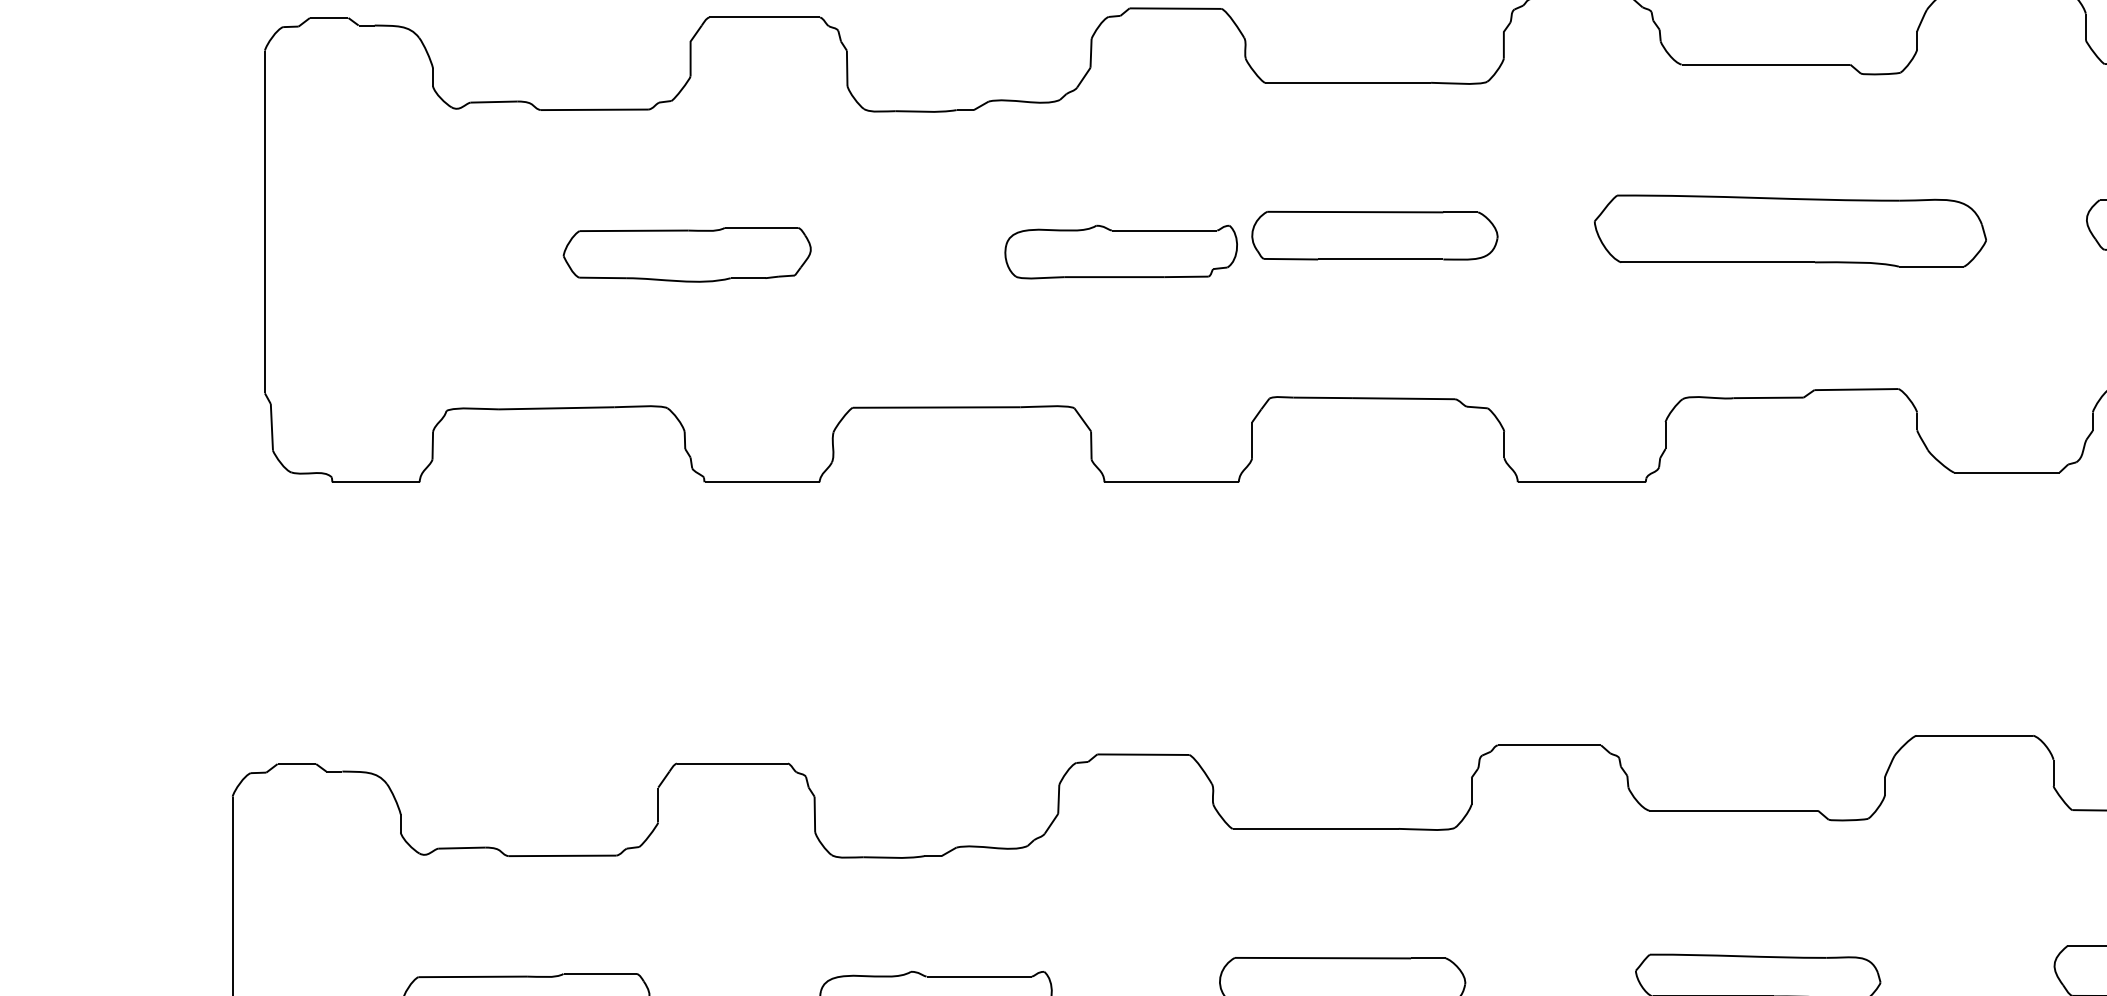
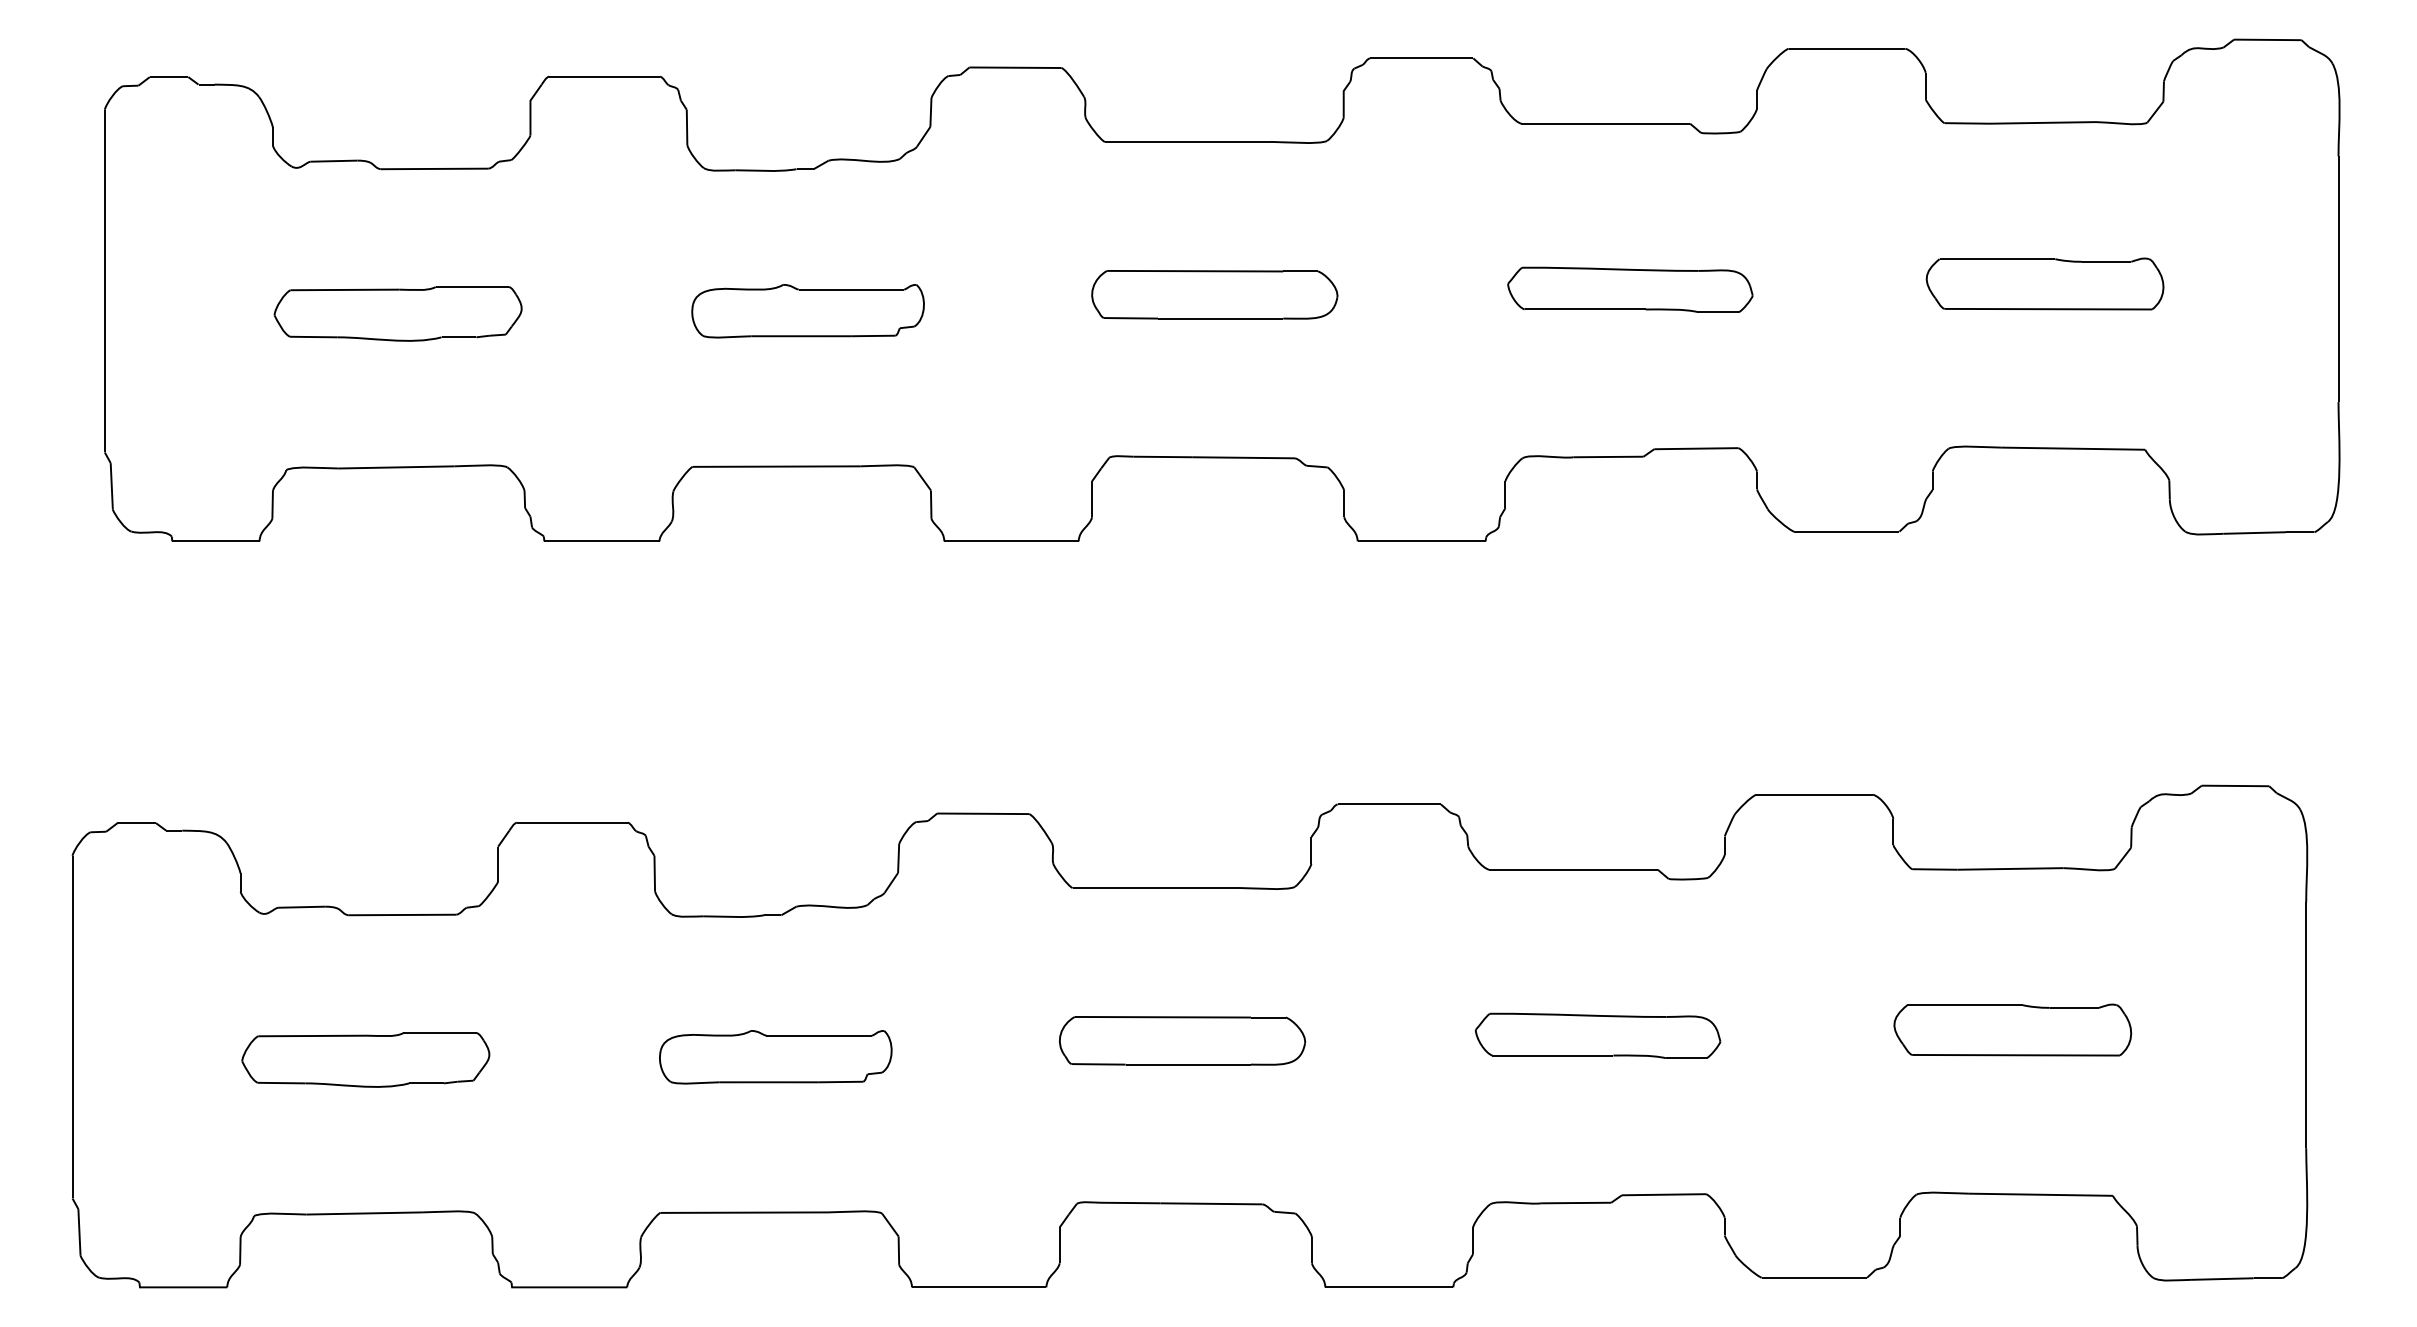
part: (1790, 230) -> (1630, 289), size x0.62
part: (1120, 252) -> (807, 311), moved
part: (686, 254) -> (397, 313), moved

